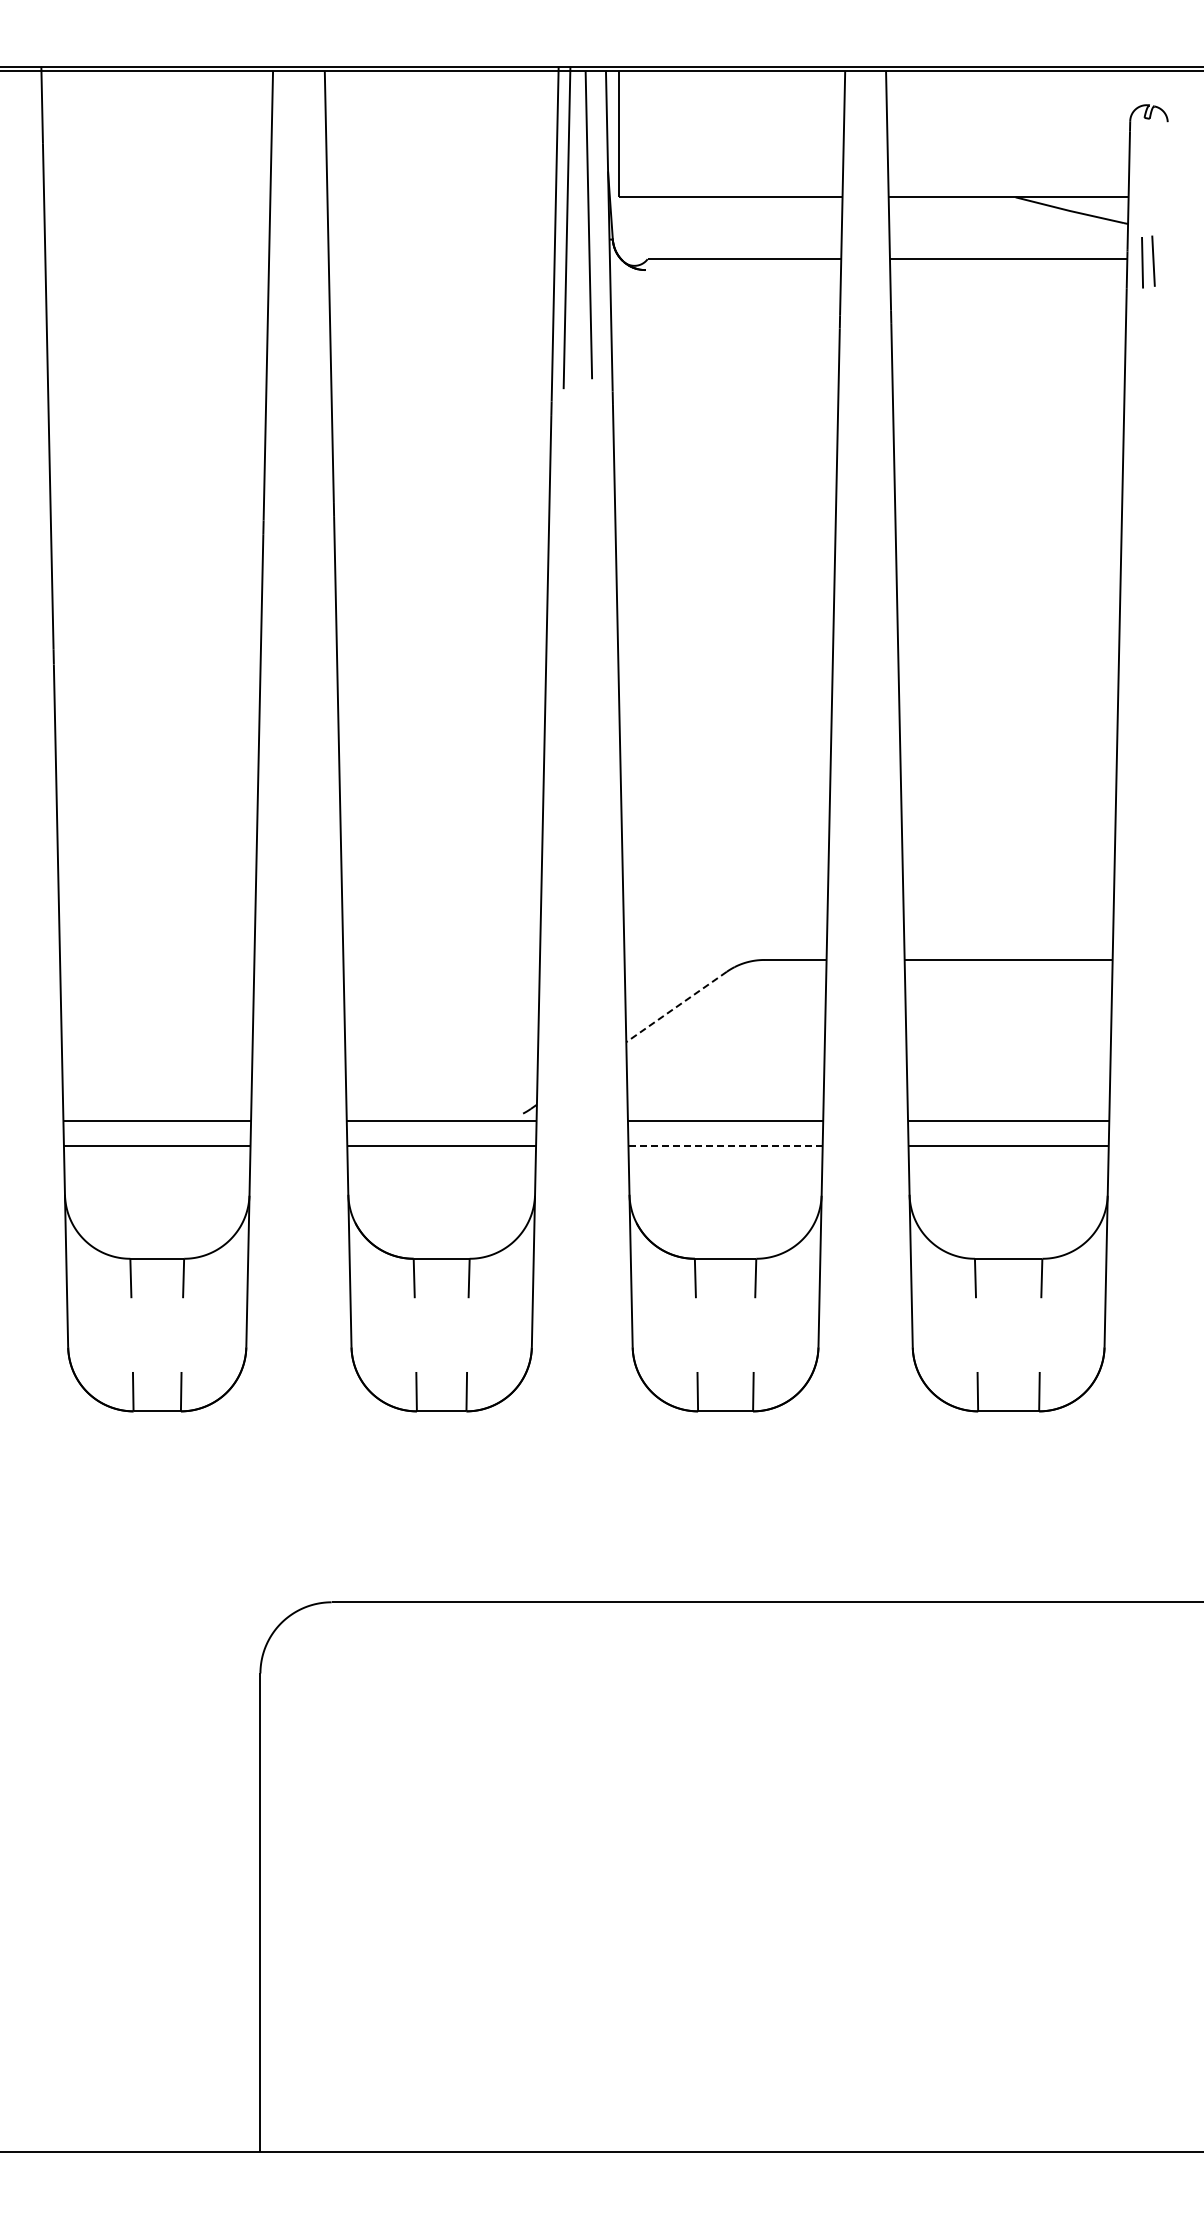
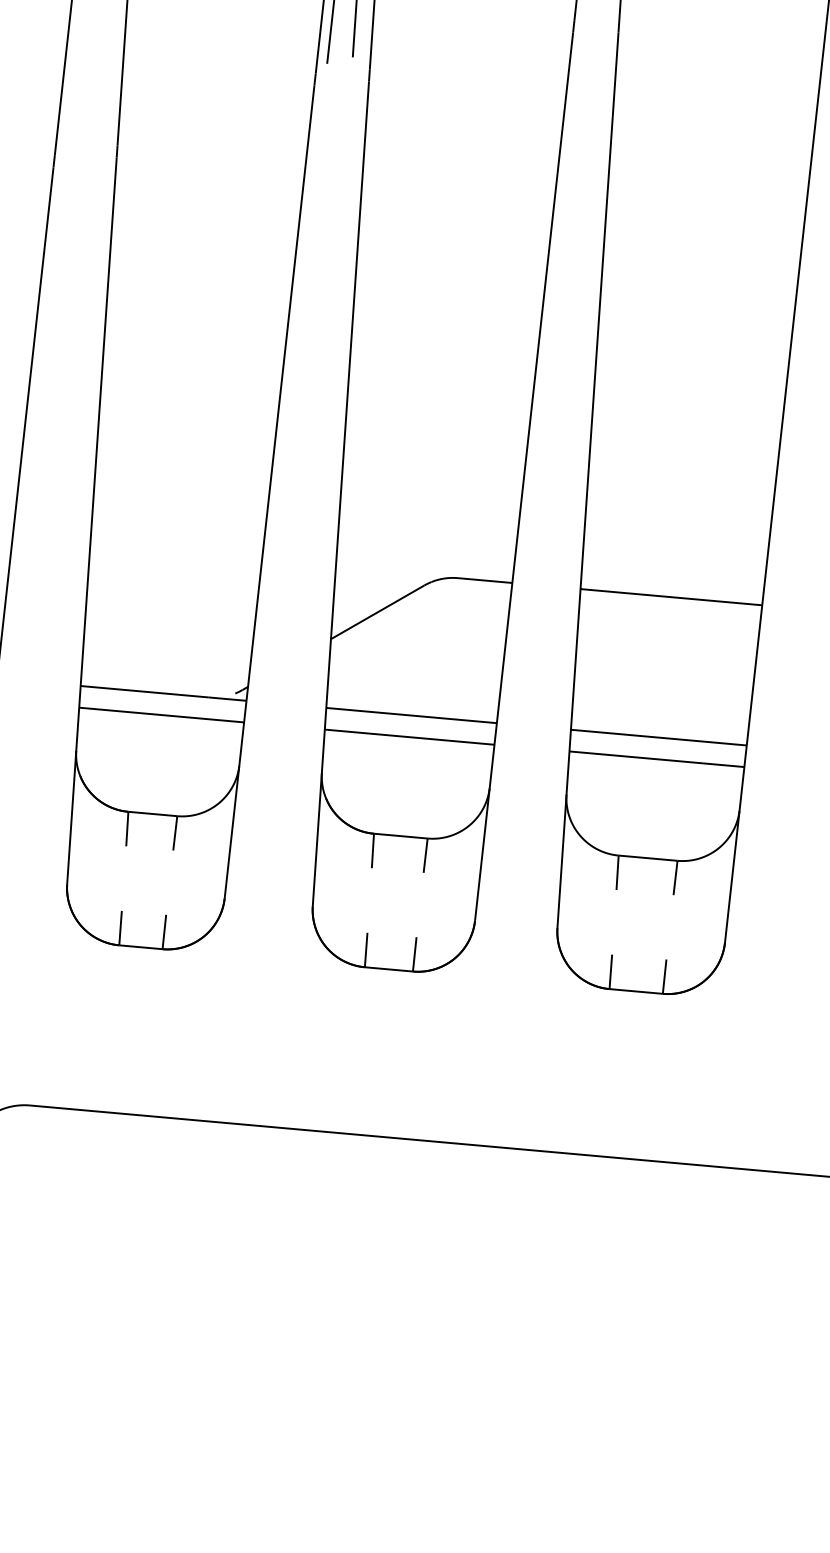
line: (676, 1007) -> (377, 612), dashed -> solid
line: (725, 1145) -> (409, 737), dashed -> solid

